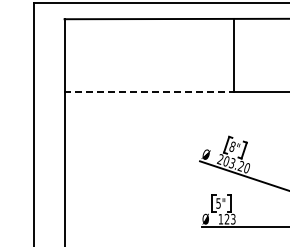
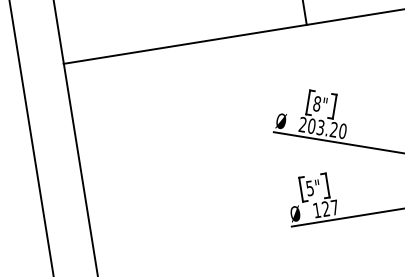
line: (149, 91) -> (185, 43), dashed -> solid
text: (233, 218) -> (334, 206), 123 -> 127

